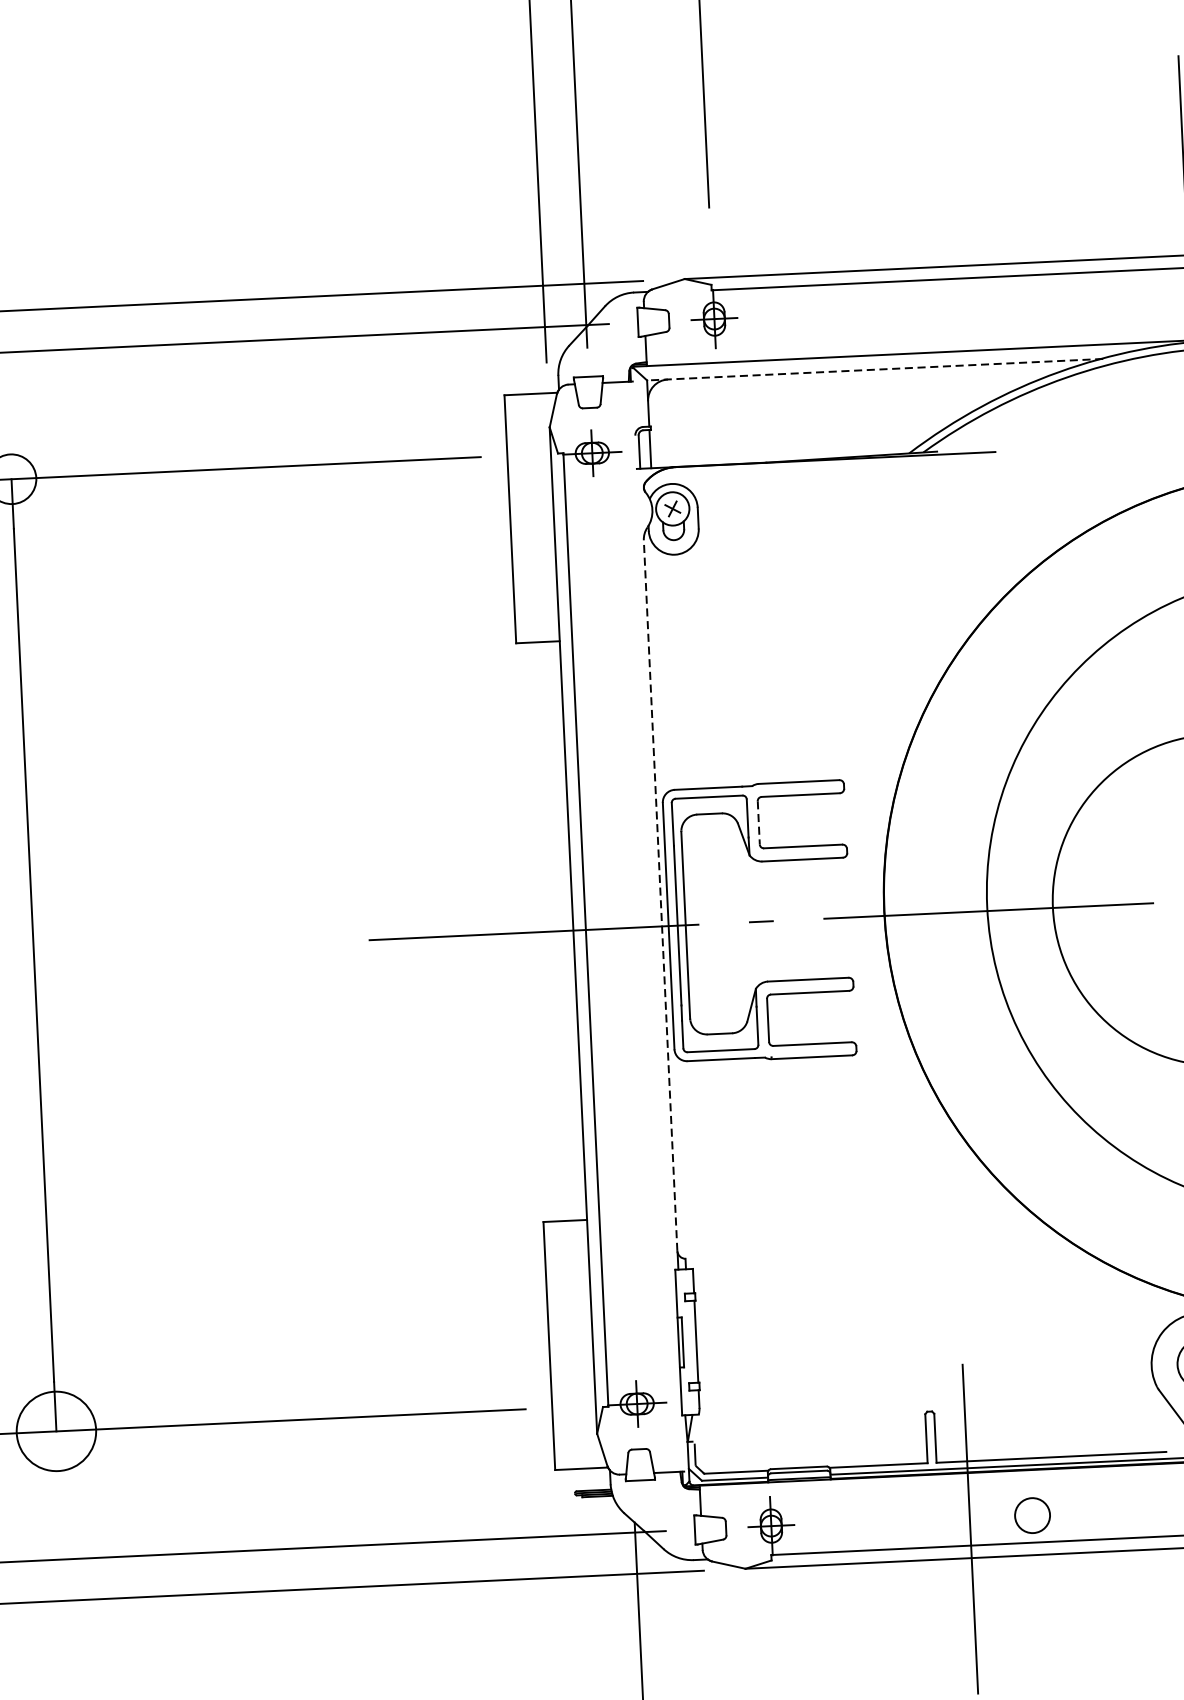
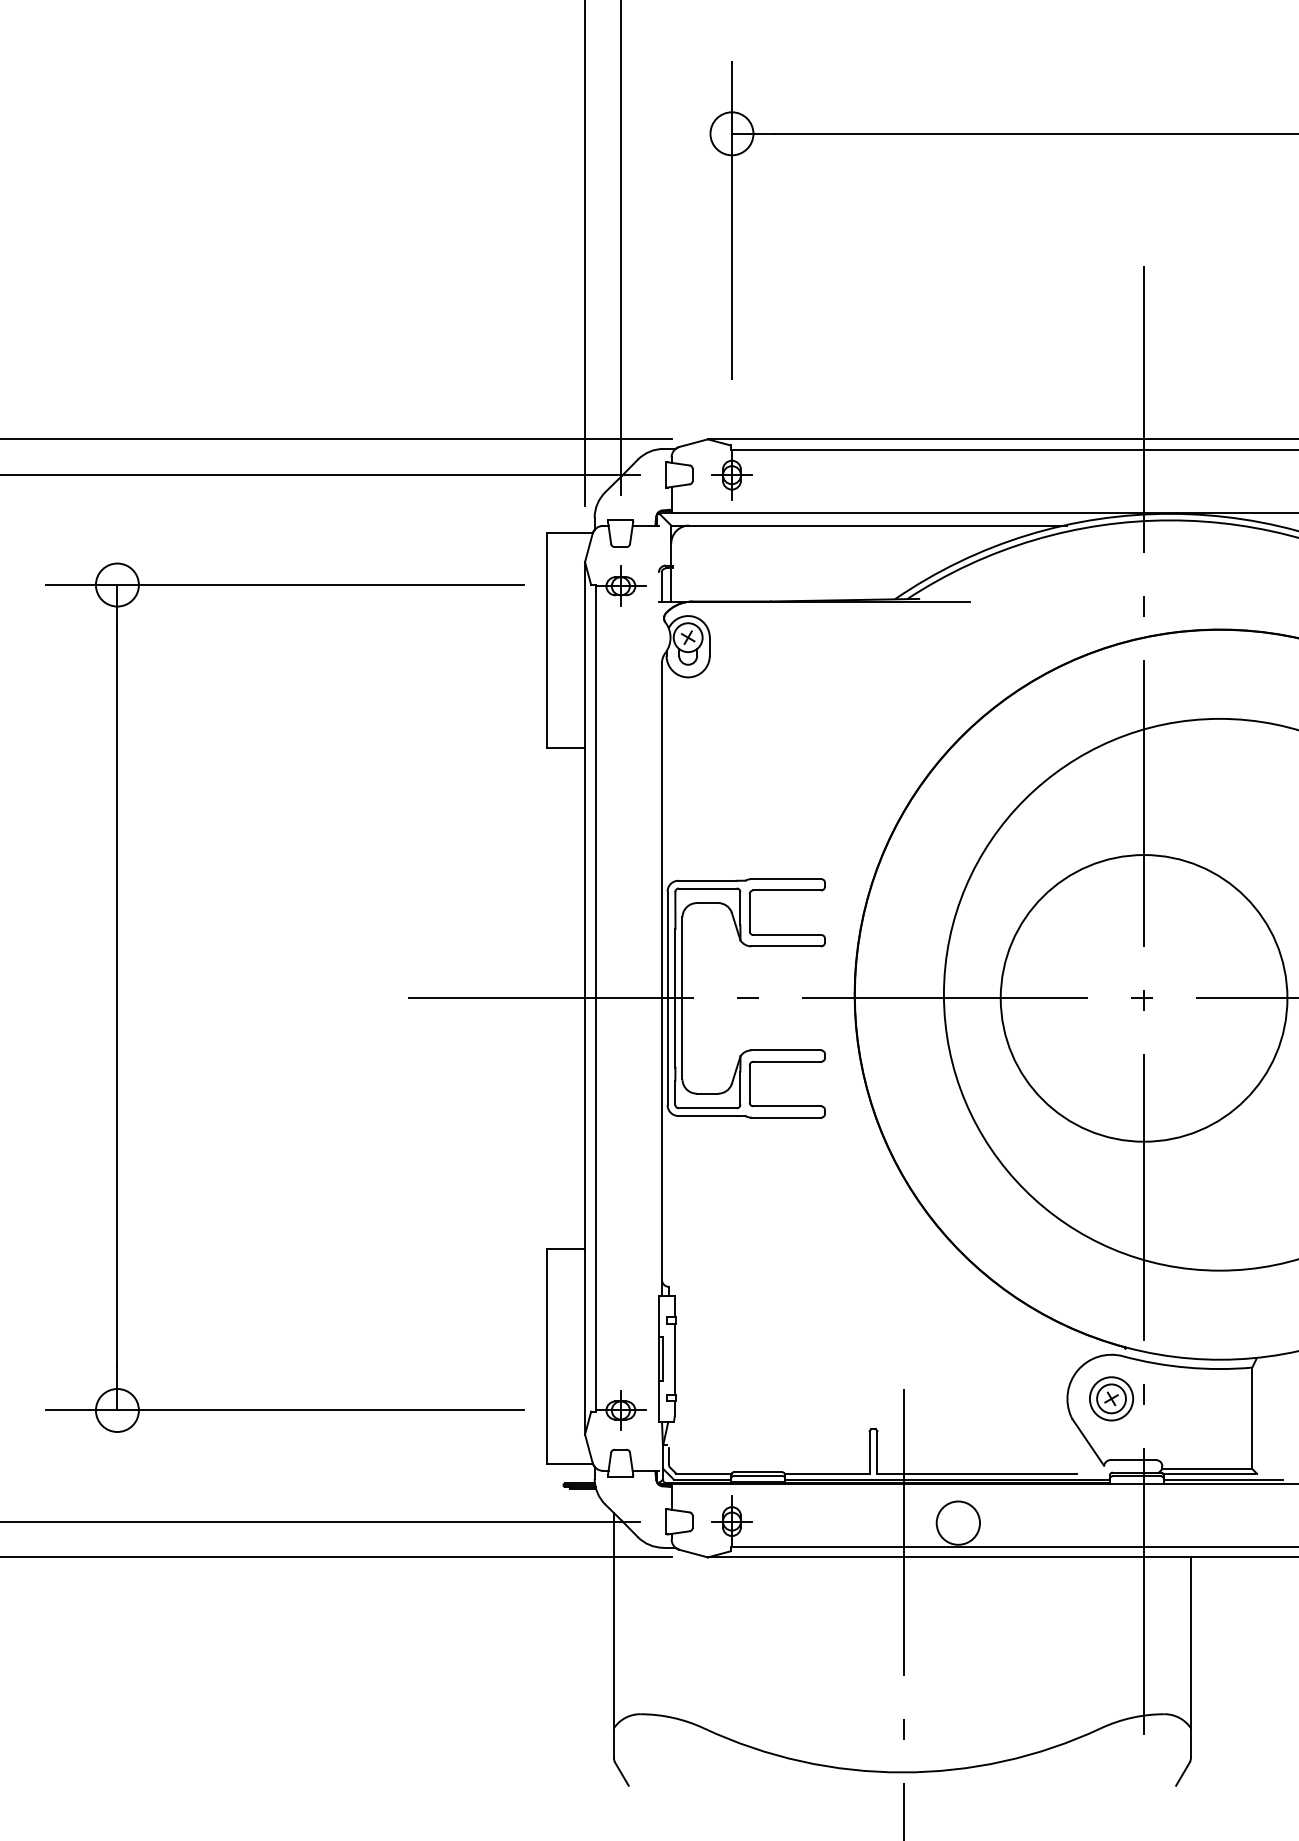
line: (874, 369) -> (868, 525), dashed -> solid
line: (758, 822) -> (749, 912), dashed -> solid
line: (660, 895) -> (661, 971), dashed -> solid
circle: (55, 1431) -> (116, 1410), size x0.62
circle: (1032, 1514) -> (958, 1522), size x1.43

